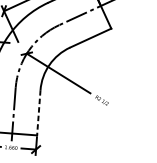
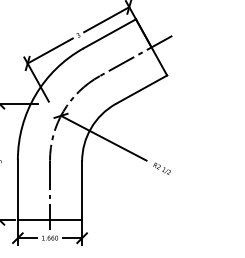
line: (39, 113) -> (82, 191), dashed -> solid

